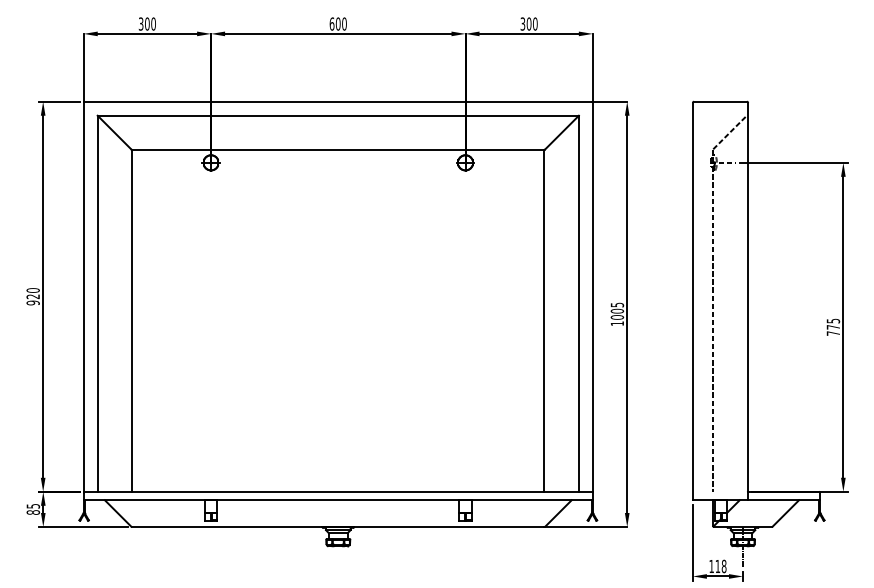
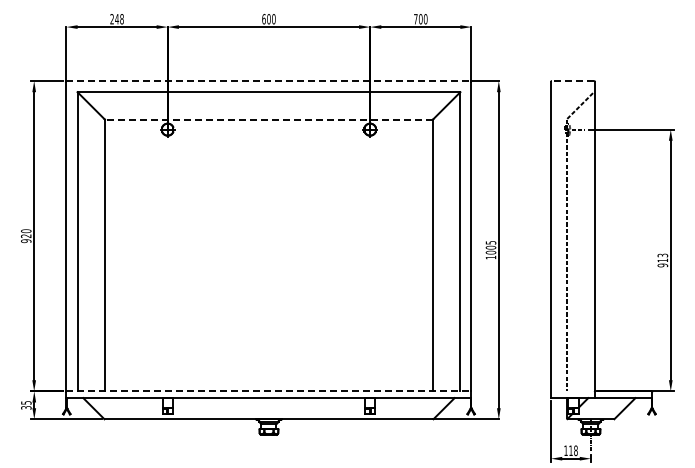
text: (146, 24) -> (116, 19), 300 -> 248
text: (522, 24) -> (415, 19), 300 -> 700
line: (337, 102) -> (268, 81), solid -> dashed
line: (719, 102) -> (572, 81), solid -> dashed
line: (337, 150) -> (268, 119), solid -> dashed
text: (832, 327) -> (662, 260), 775 -> 913
line: (337, 491) -> (268, 391), solid -> dashed
text: (33, 512) -> (26, 407), 85 -> 35

